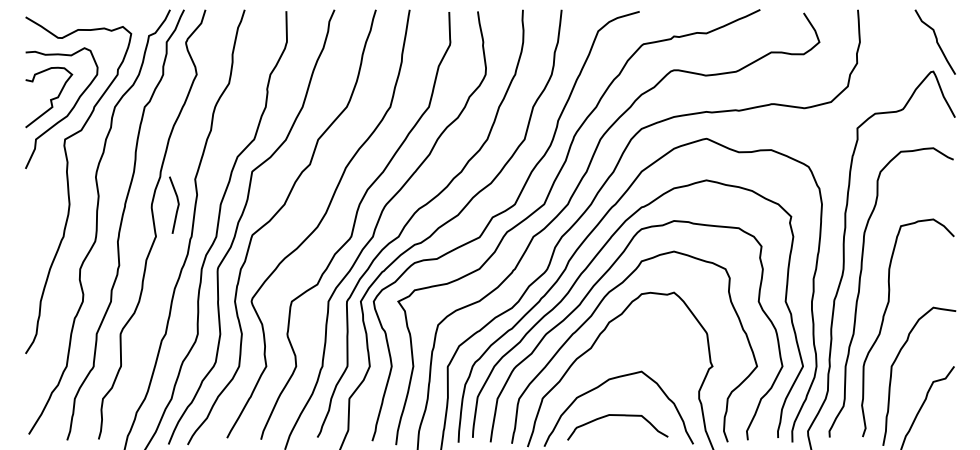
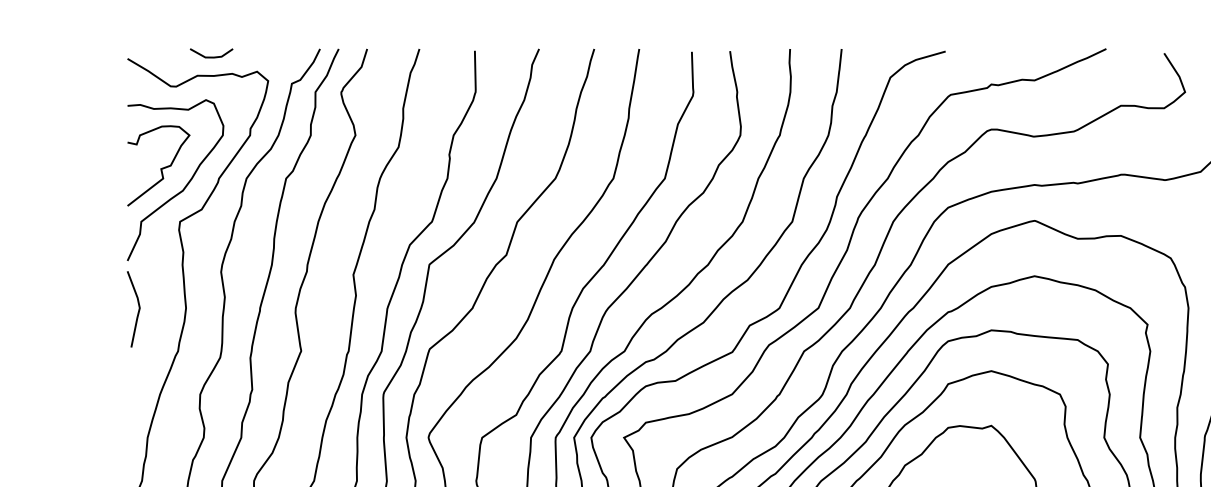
line: (88, 15) -> (211, 56), added
line: (177, 204) -> (138, 308), moved

